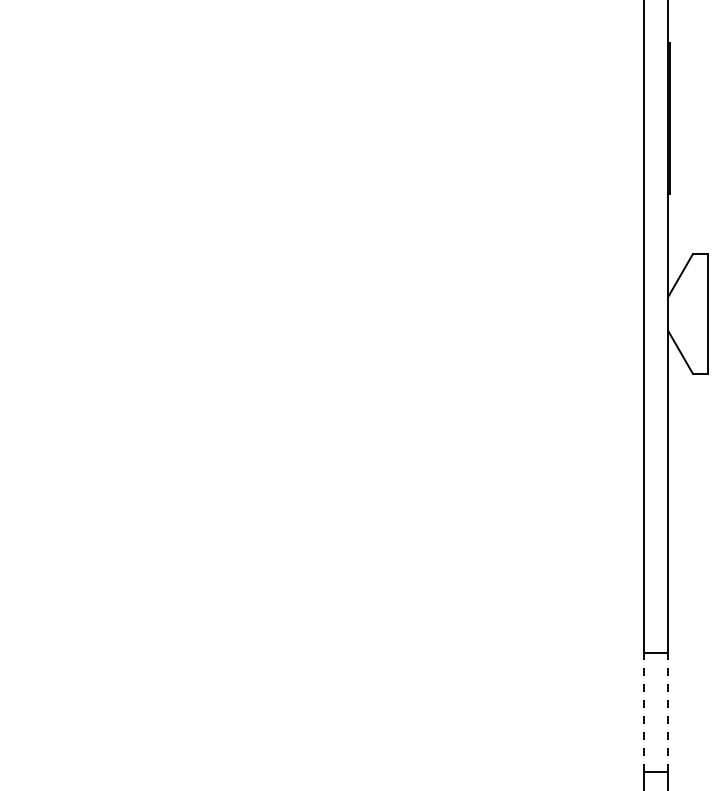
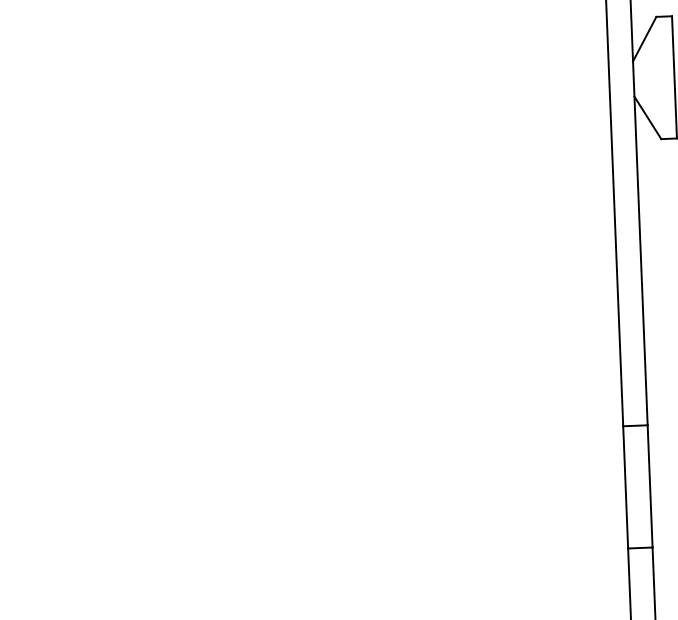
line: (644, 712) -> (625, 487), dashed -> solid
line: (668, 712) -> (650, 486), dashed -> solid

